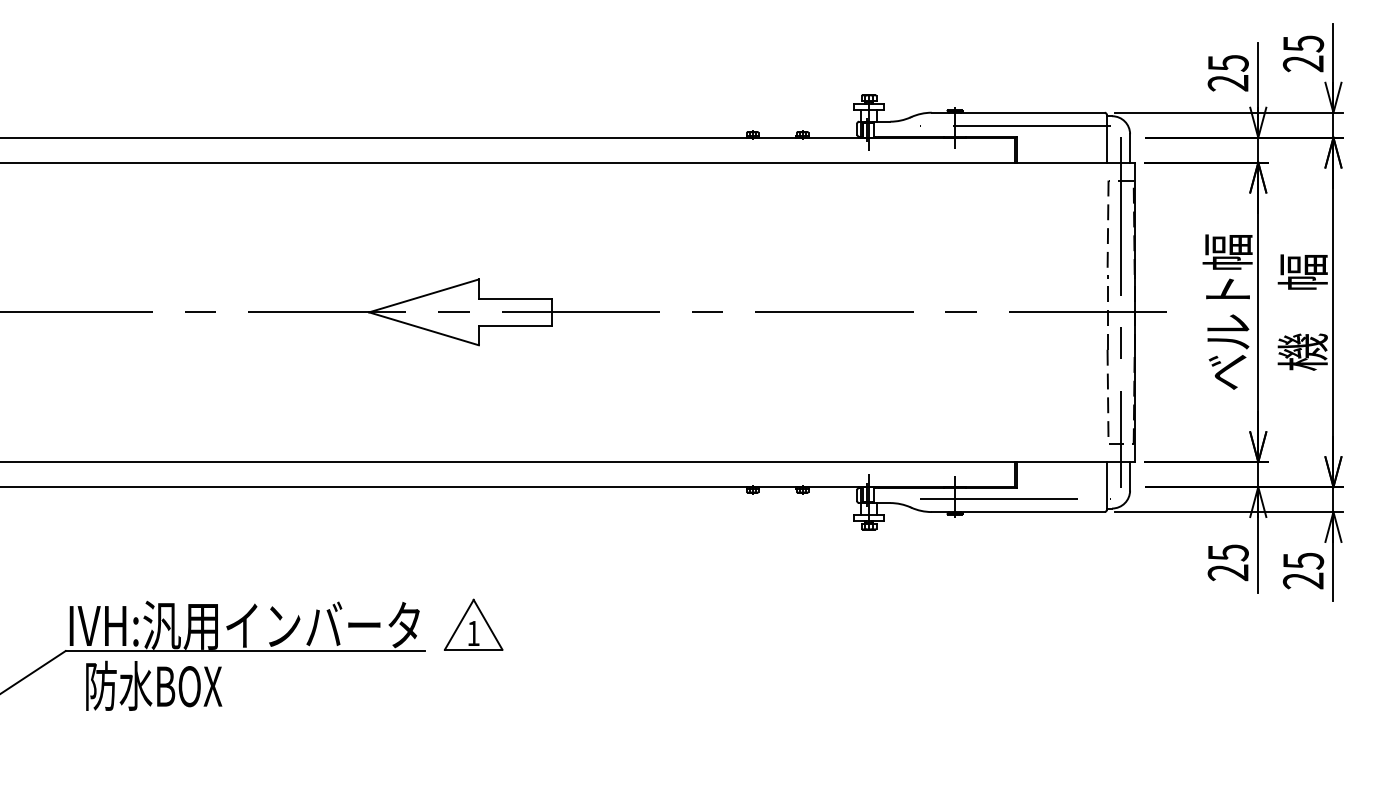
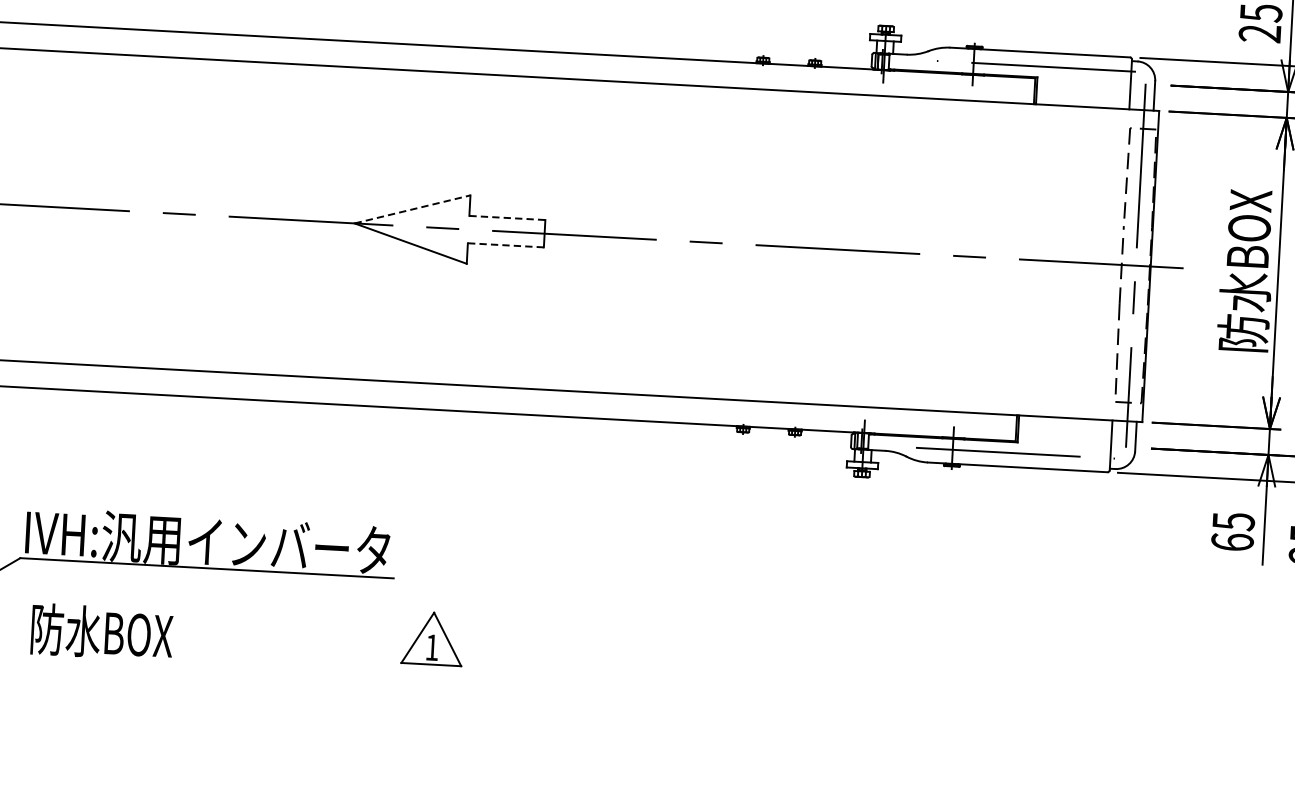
line: (424, 295) -> (413, 209), solid -> dashed
line: (515, 299) -> (507, 218), solid -> dashed
text: (1227, 311) -> (1246, 270), ベルト幅 -> 防水BOX
line: (515, 325) -> (505, 245), solid -> dashed
text: (1227, 572) -> (1231, 541), 25 -> 65
part: (473, 624) -> (432, 638), moved
text: (154, 685) -> (102, 631), moved

